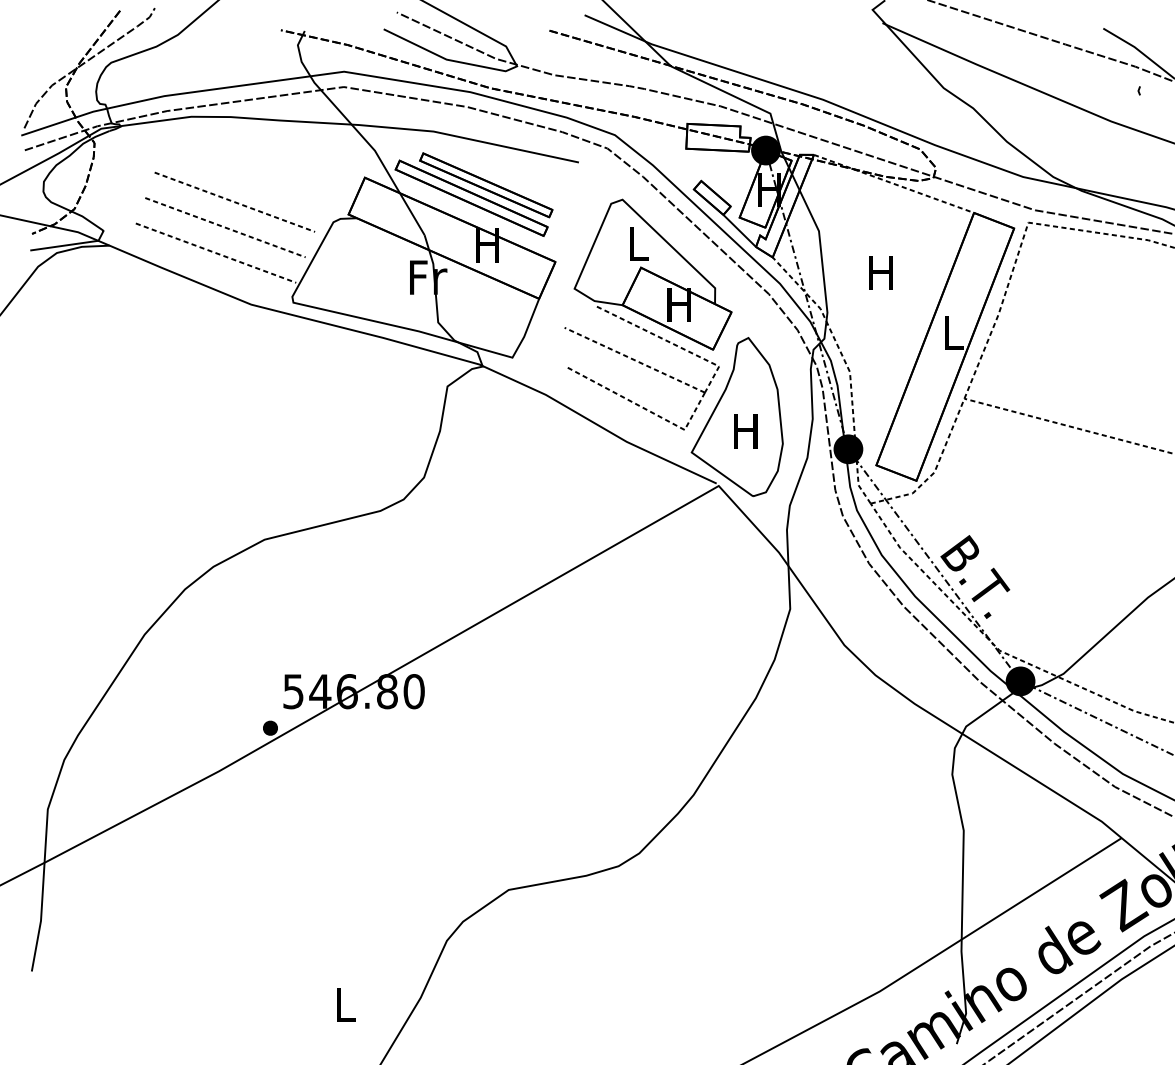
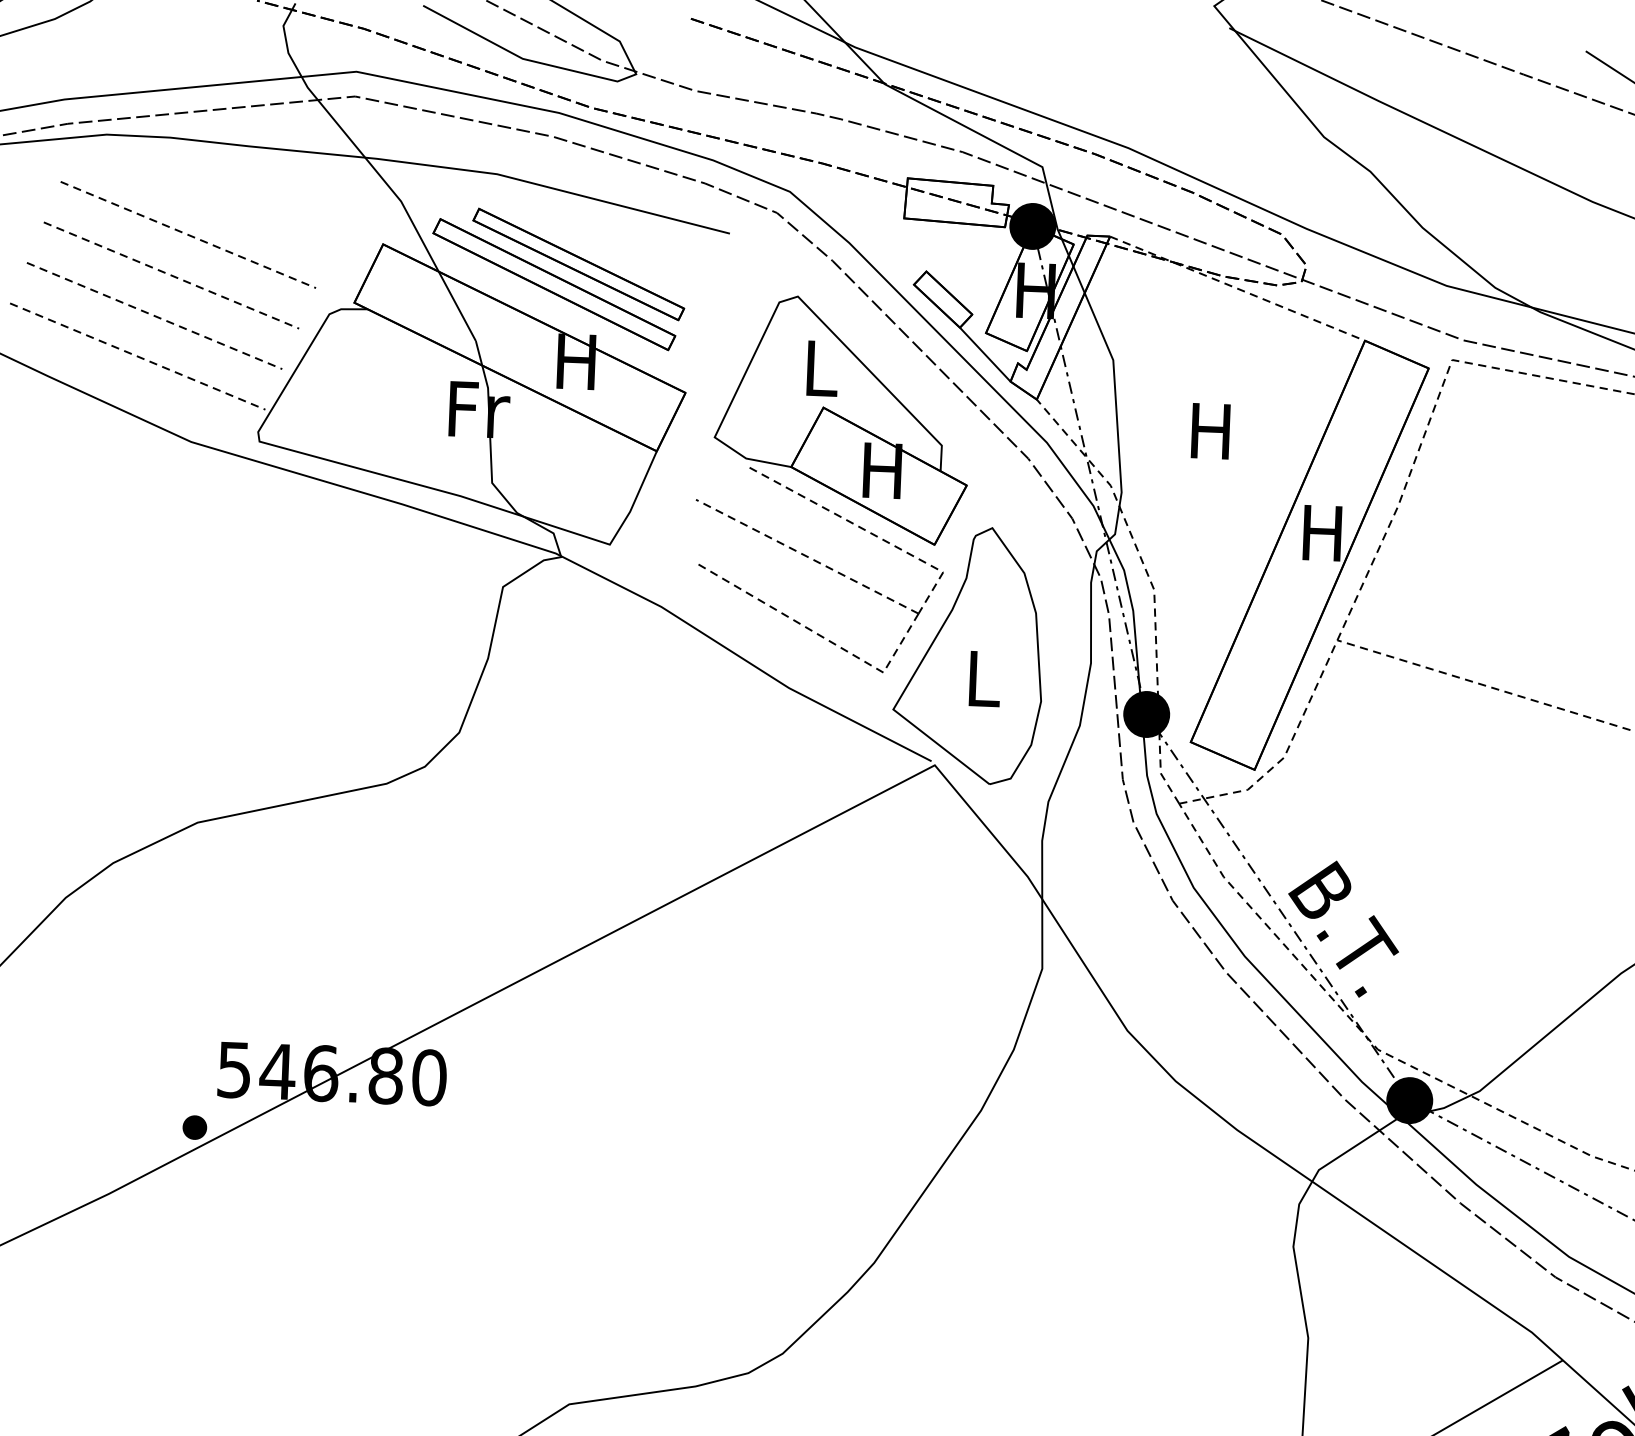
line: (244, 176) -> (188, 234), added
text: (952, 332) -> (1322, 532), L -> H
text: (745, 431) -> (981, 679), H -> L

